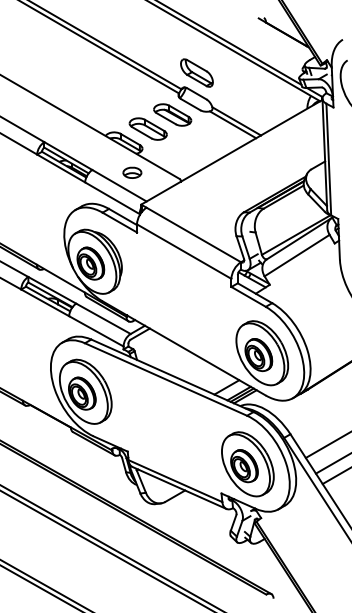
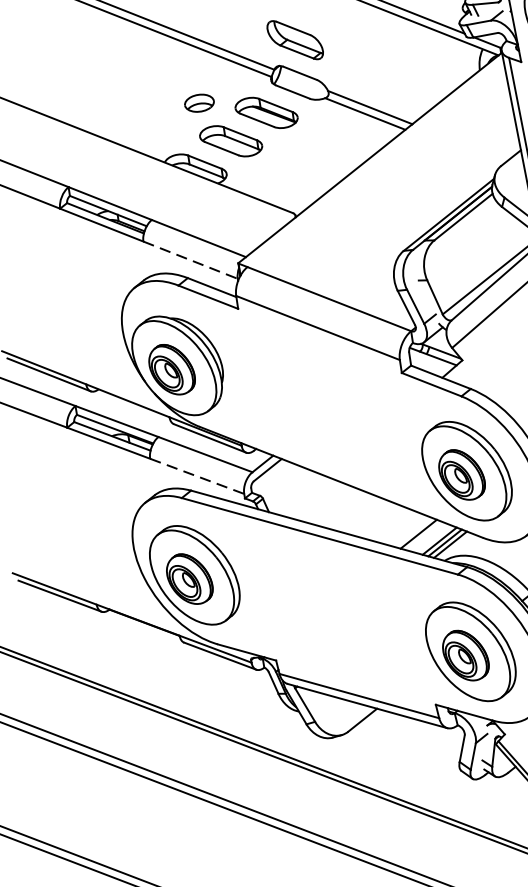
part: (132, 172) -> (199, 102), moved
line: (112, 198) -> (190, 260), solid -> dashed
line: (96, 331) -> (197, 476), solid -> dashed

